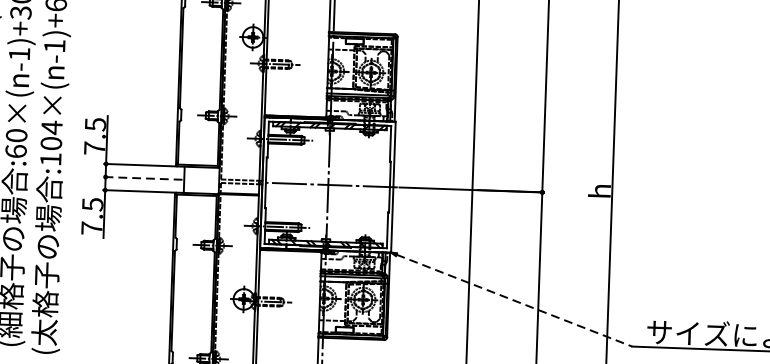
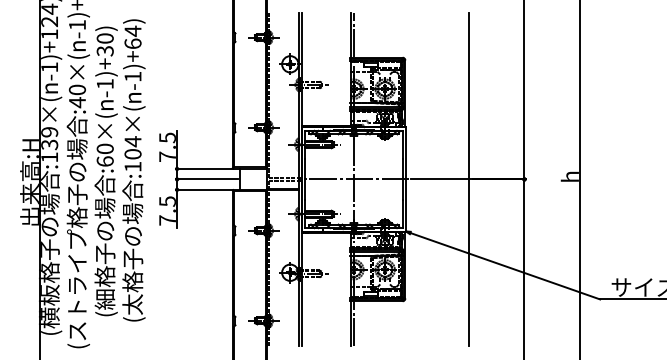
line: (142, 178) -> (206, 179), dashed -> solid
line: (514, 301) -> (505, 266), dashed -> solid

